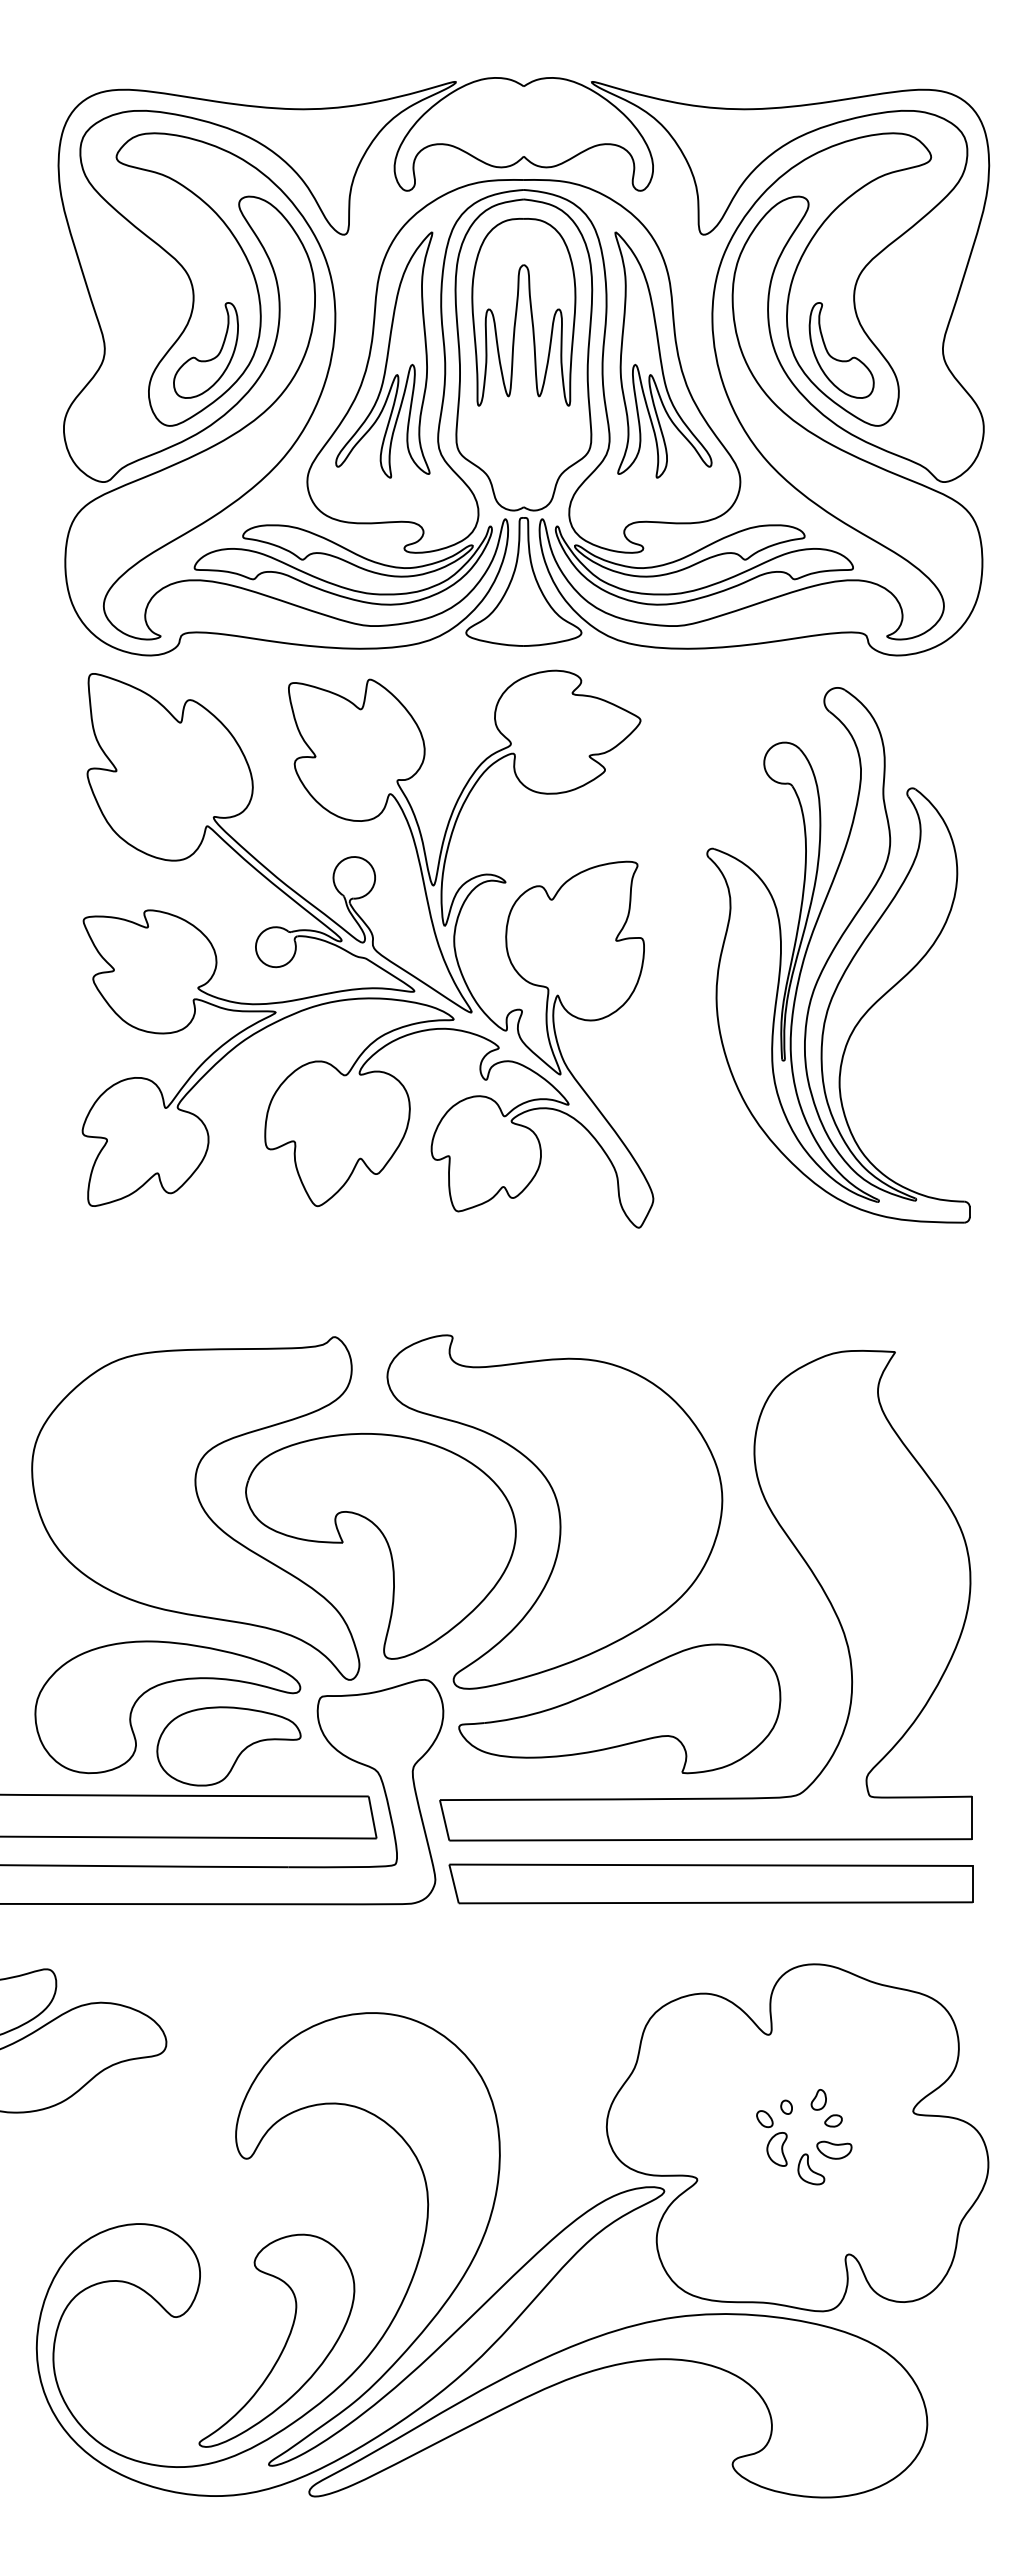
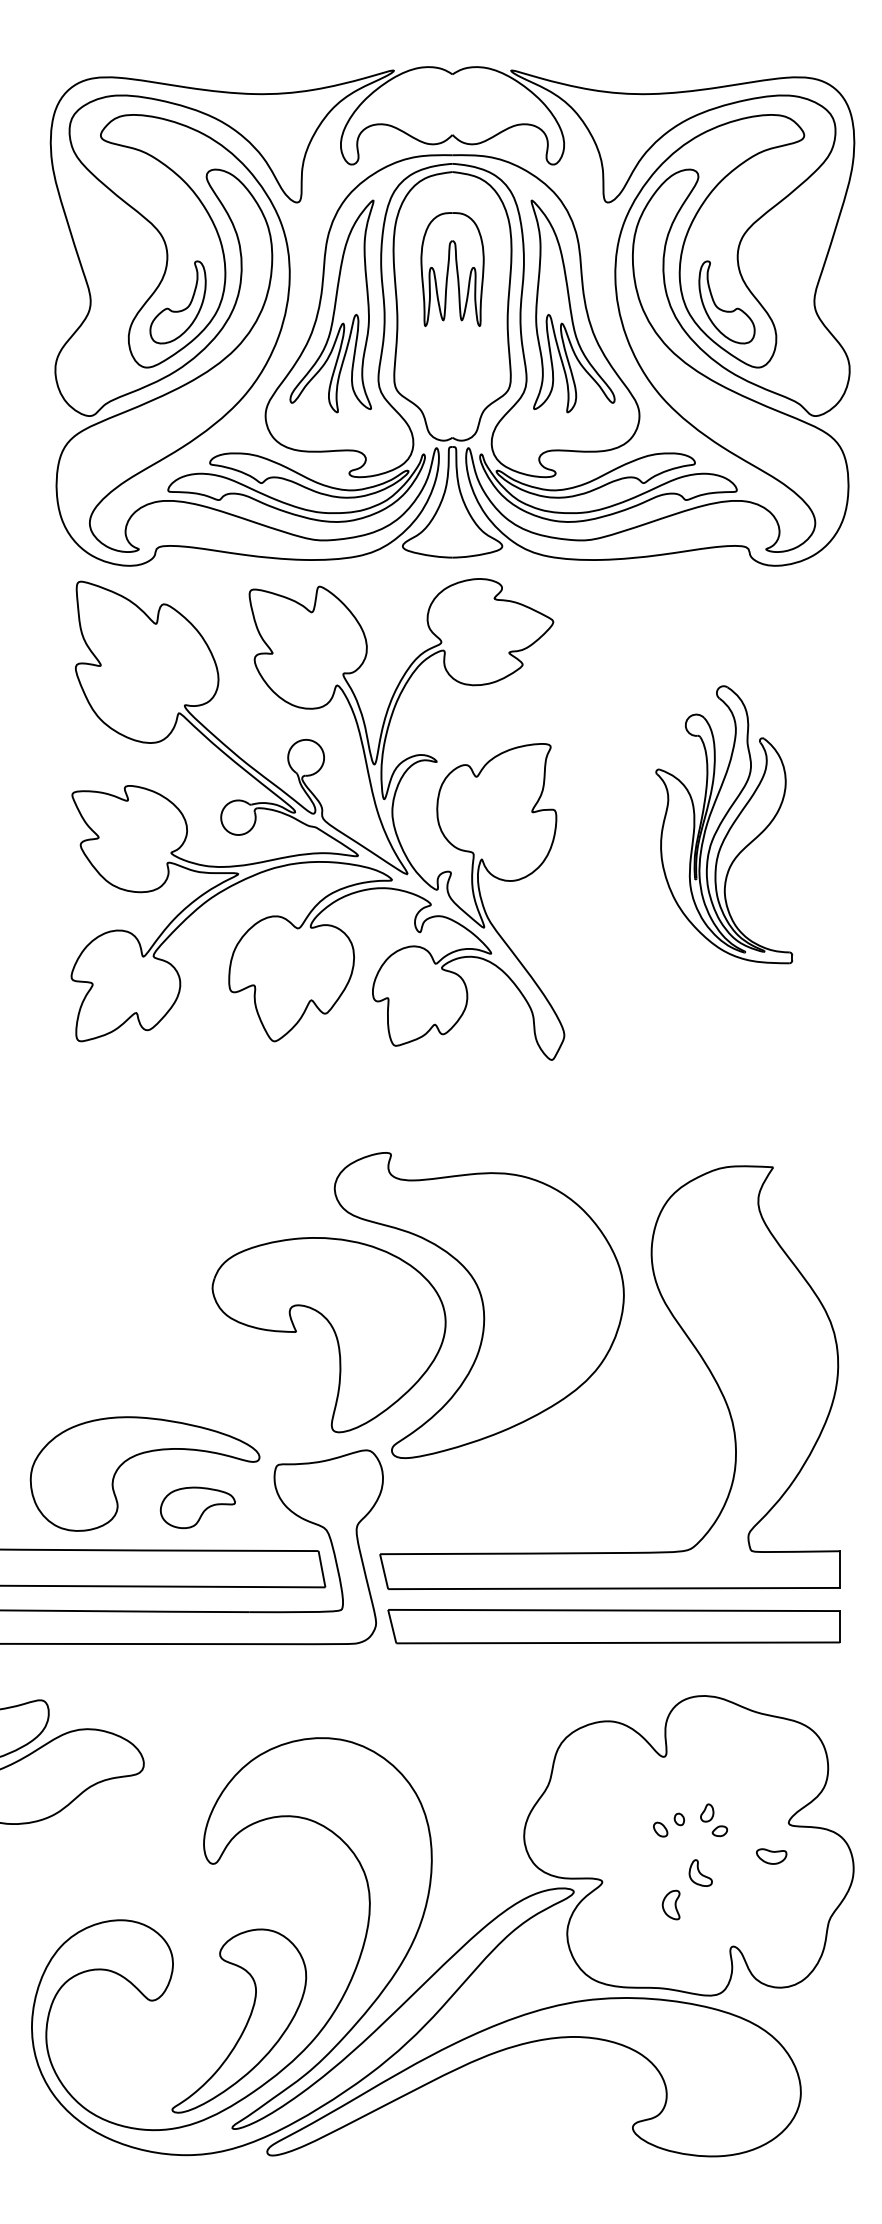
part: (523, 312) -> (452, 269), size x0.7
part: (838, 955) -> (724, 824), size x0.6
part: (195, 1508) -> (168, 1302), removed
part: (619, 1708) -> (535, 1475), removed
part: (228, 1746) -> (197, 1507), size x0.6
part: (776, 2149) -> (670, 1905), moved
part: (834, 2149) -> (771, 1855), moved

